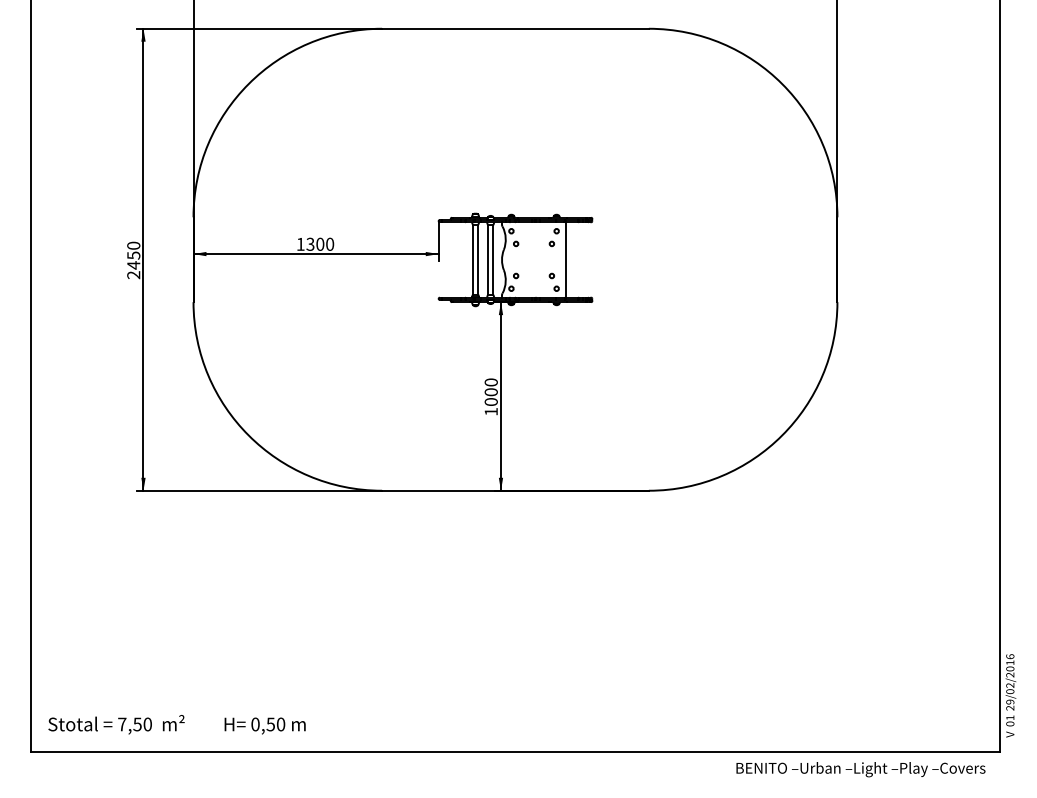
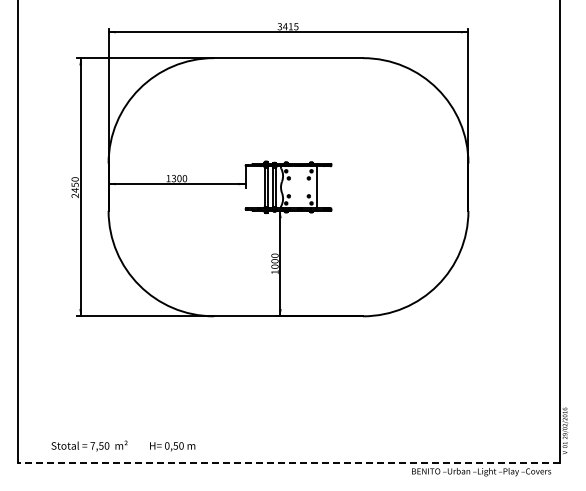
text: (177, 723) -> (123, 445), moved
line: (515, 752) -> (288, 462), solid -> dashed

